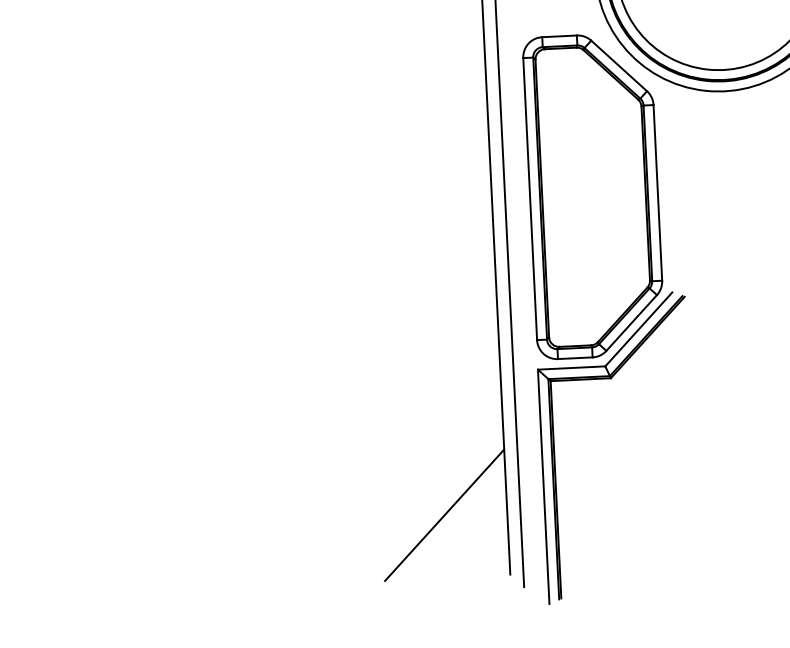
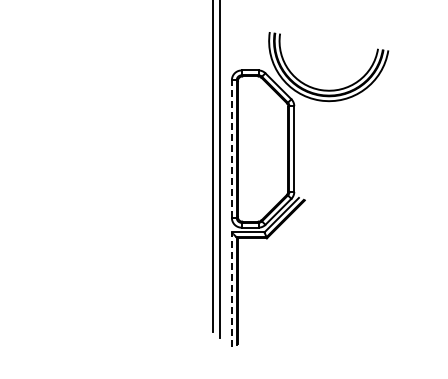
line: (529, 200) -> (231, 149), solid -> dashed
line: (543, 486) -> (231, 289), solid -> dashed
line: (444, 514) -> (182, 300), removed

